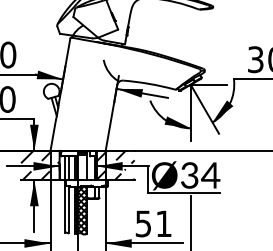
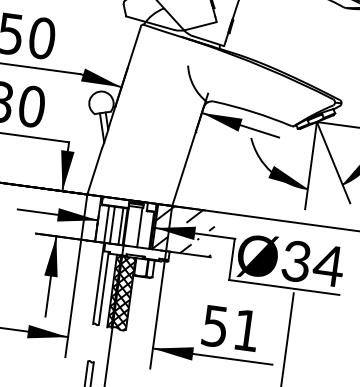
hatch: (40, 156) -> (70, 201), removed
hatch: (40, 175) -> (66, 230), removed

